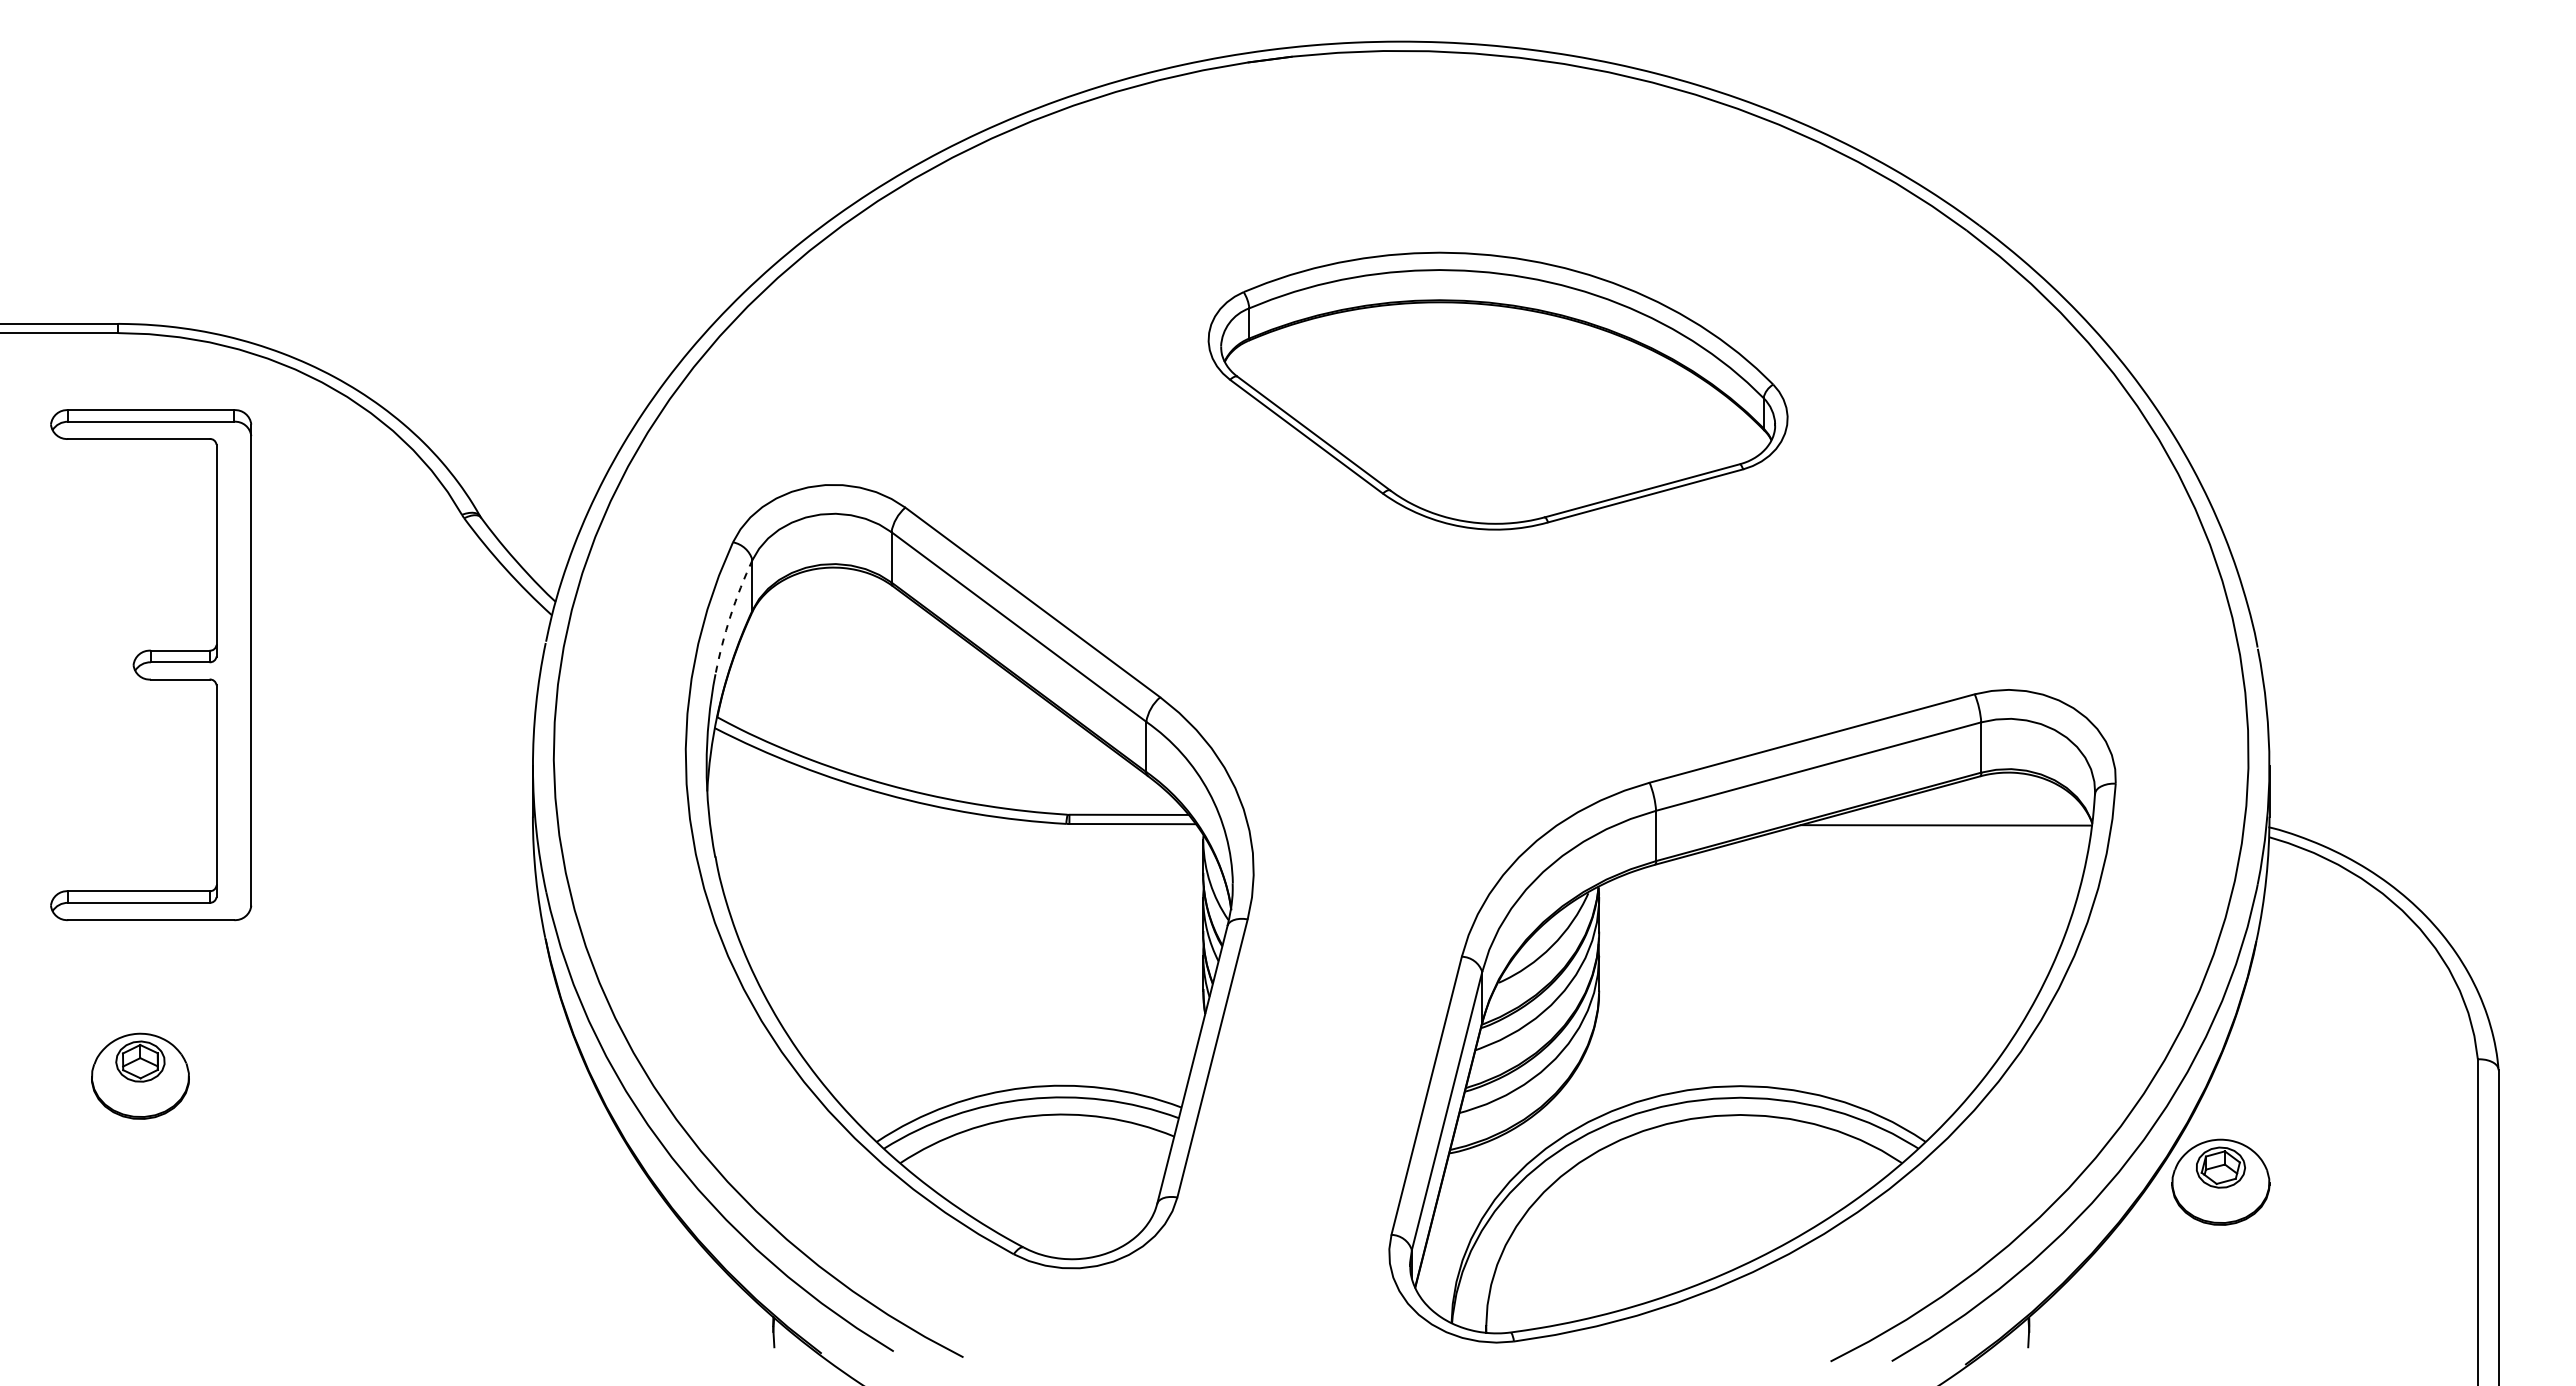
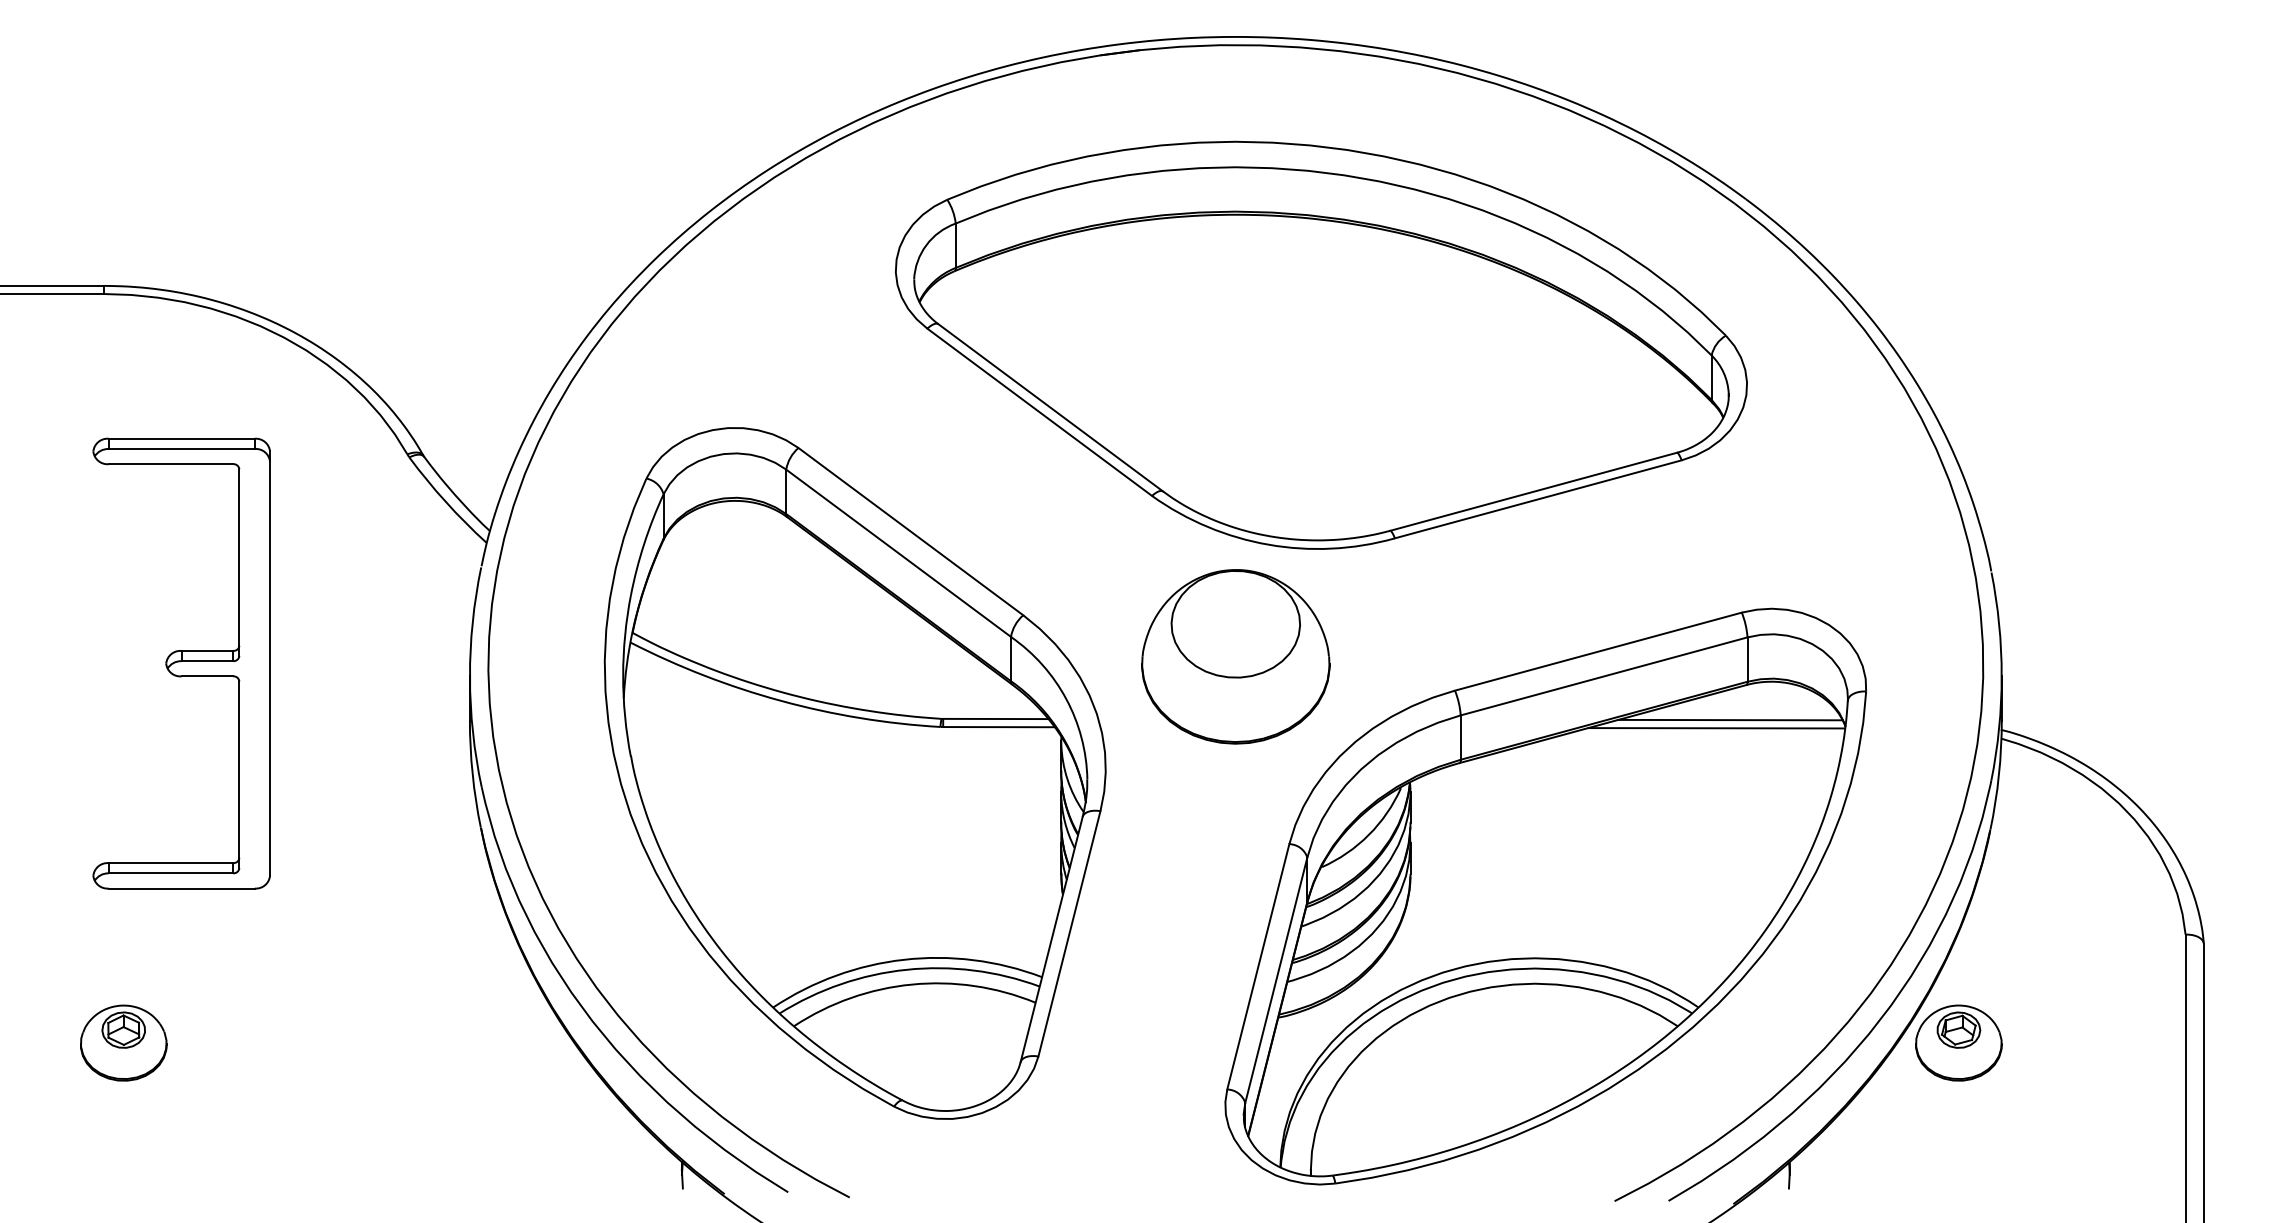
part: (1497, 390) -> (1320, 344), size x1.67
arc: (730, 616) -> (644, 544), dashed -> solid
part: (151, 665) -> (182, 663), moved
part: (1401, 744) -> (1236, 656), added
line: (1961, 815) -> (1730, 719), added
part: (140, 1075) -> (123, 1042), moved

